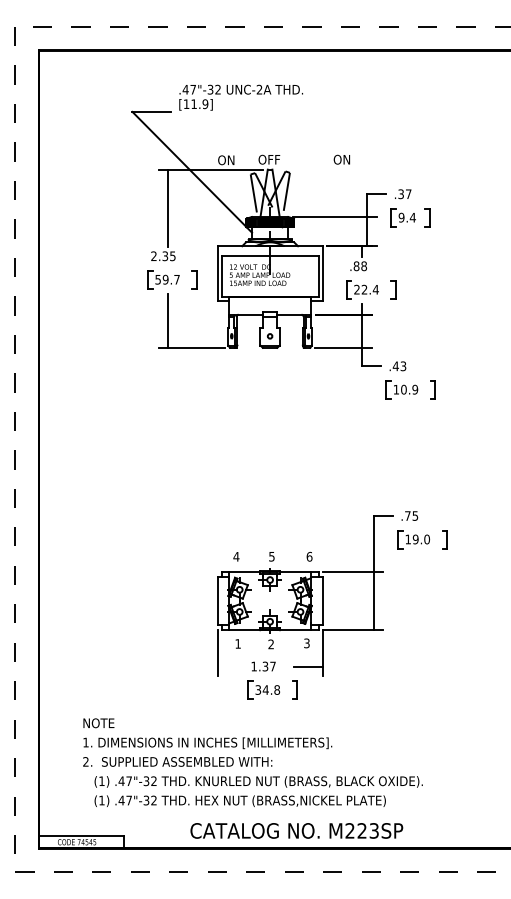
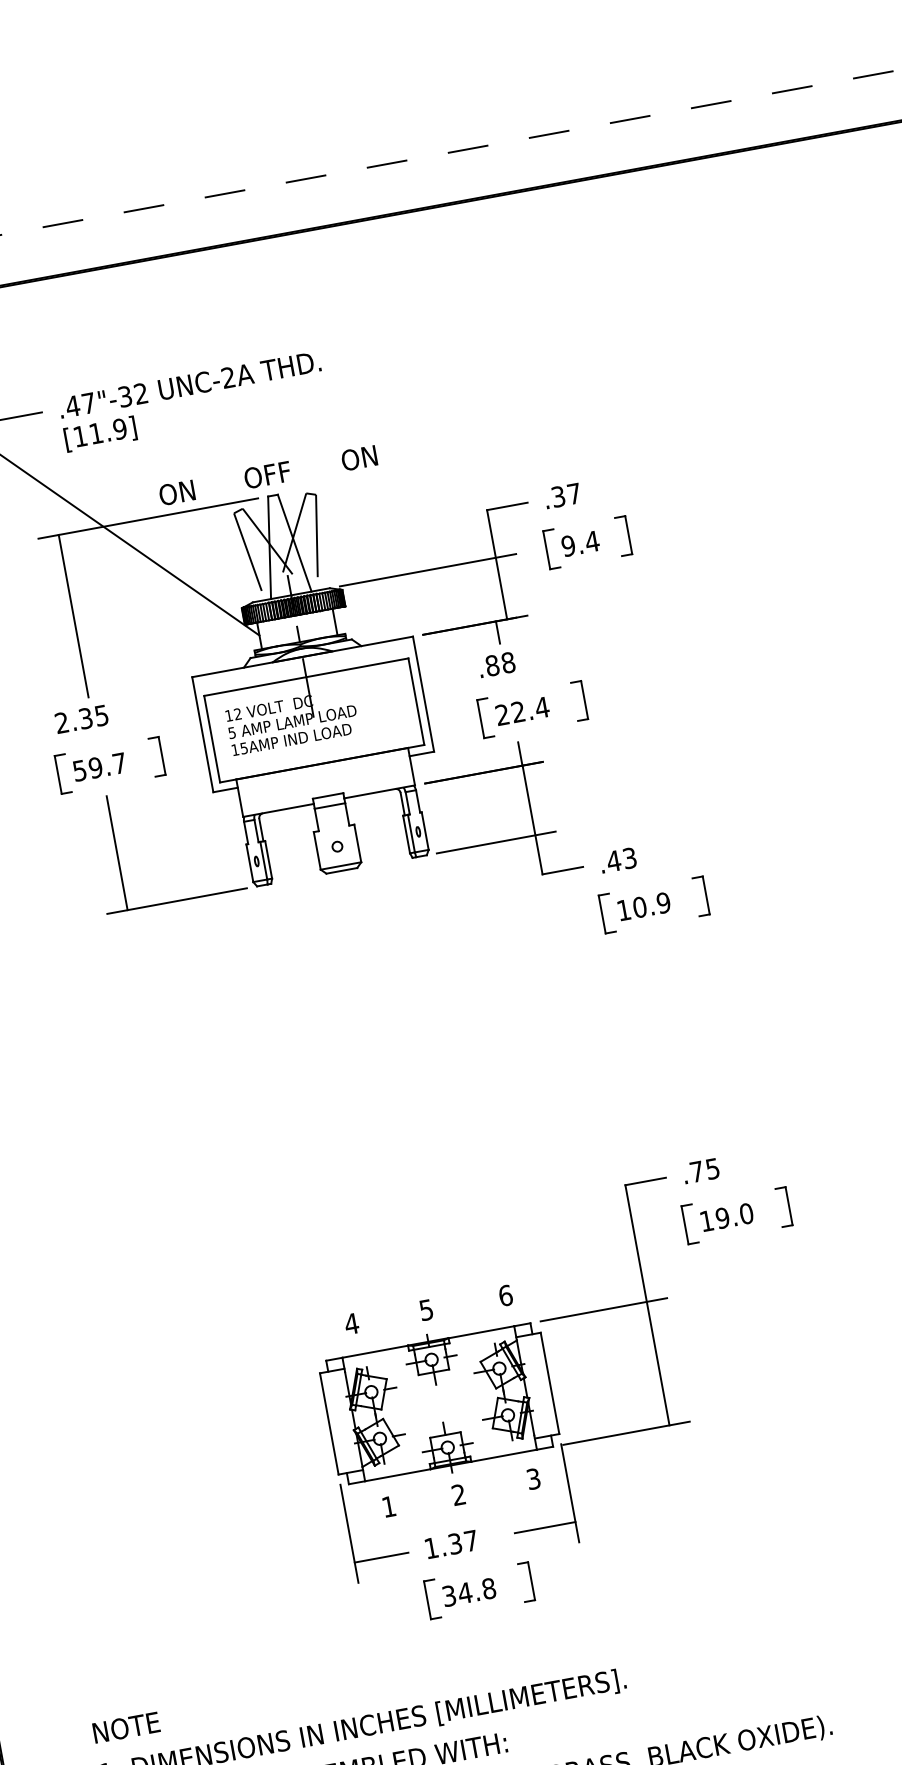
text: (240, 97) -> (191, 401), moved
text: (341, 159) -> (358, 457), moved
line: (230, 666) -> (381, 1557), added

